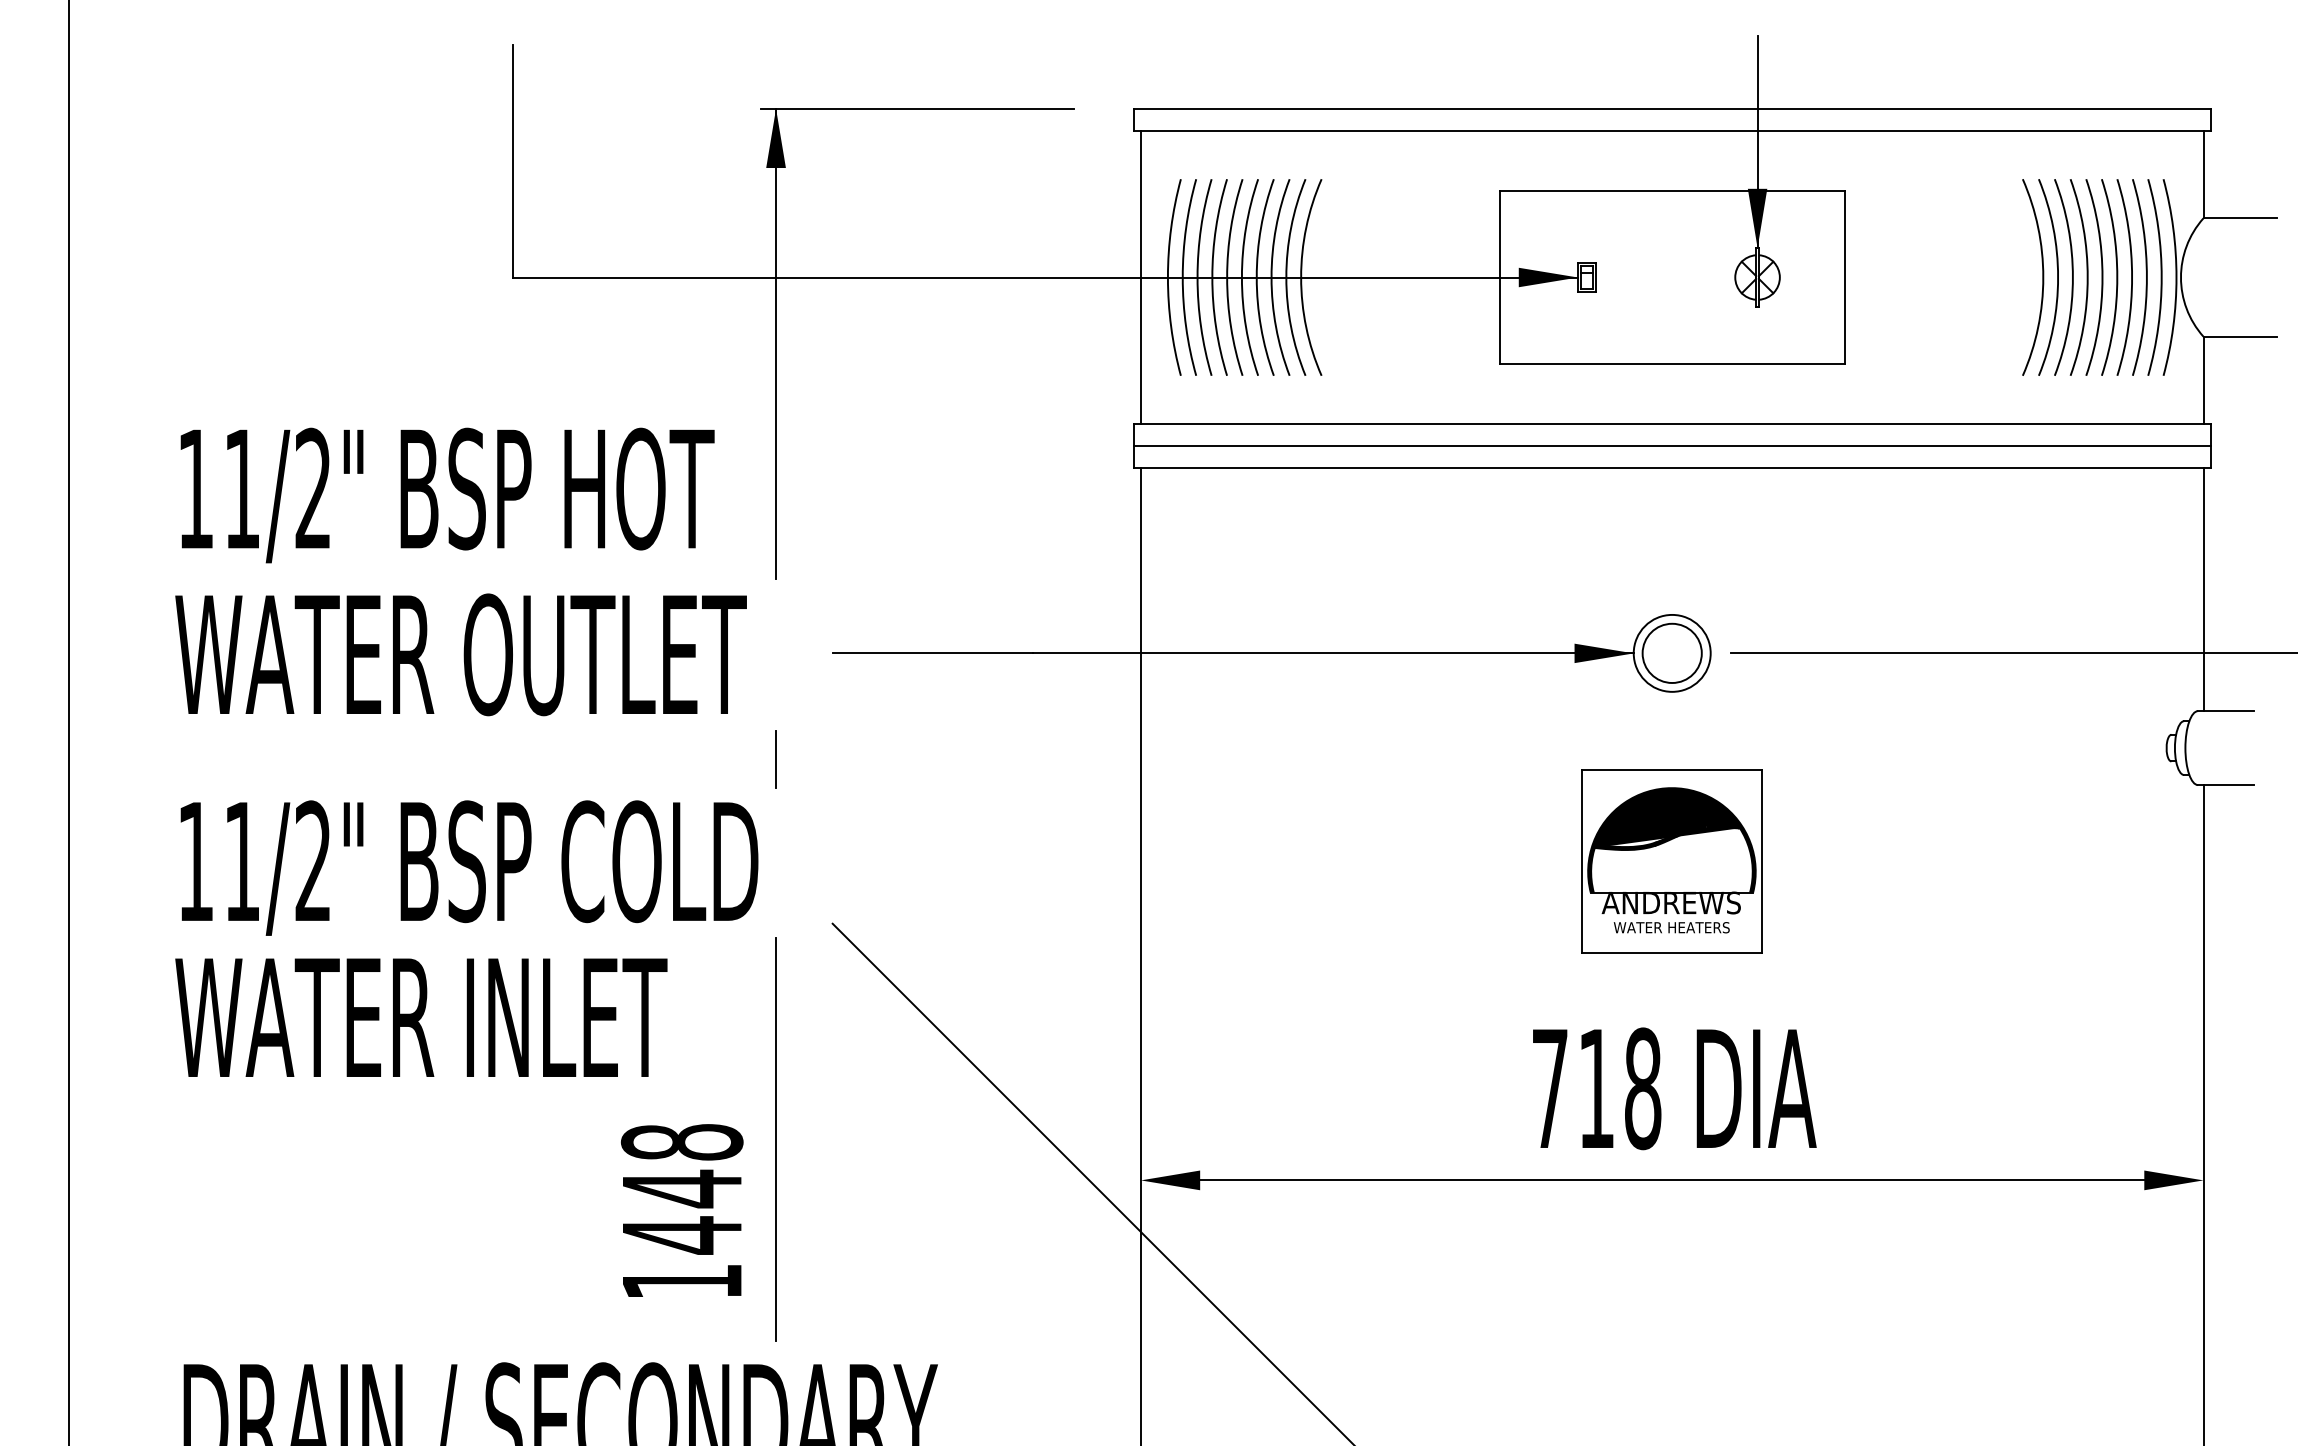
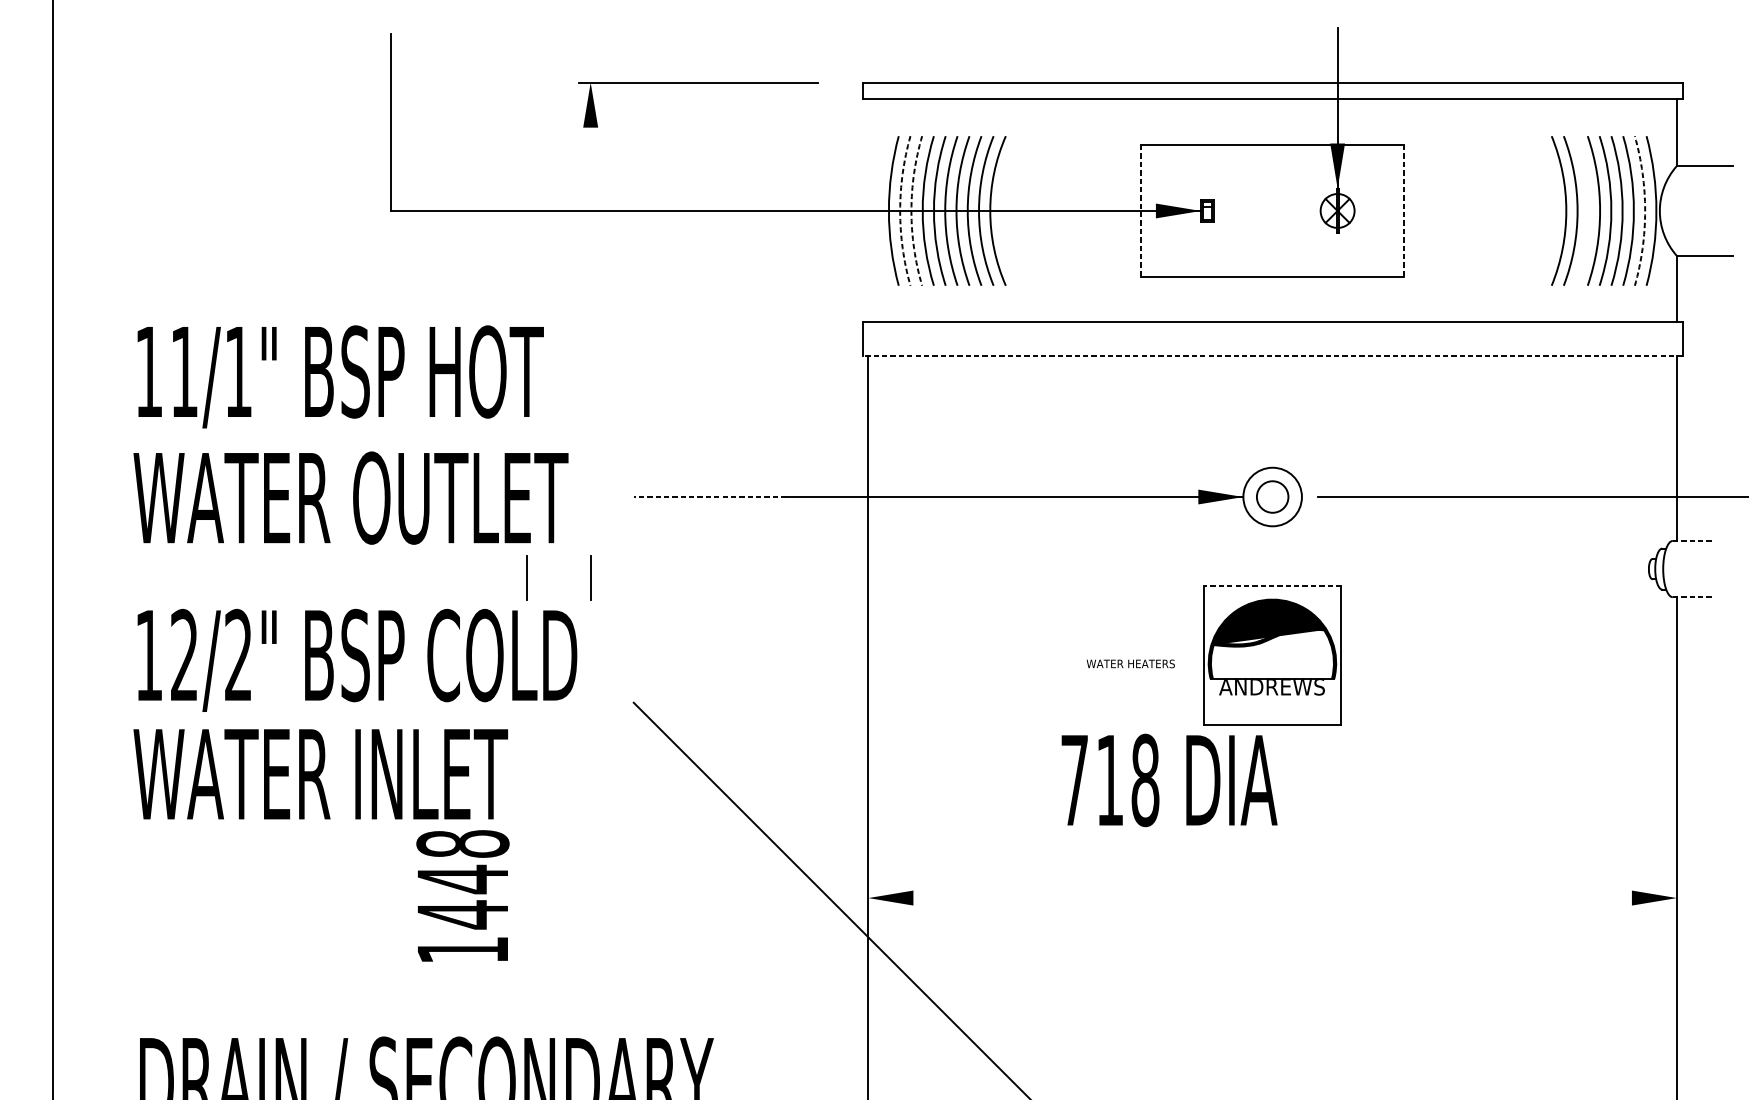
line: (1140, 277) -> (868, 210), removed
arc: (1182, 277) -> (899, 210), solid -> dashed
arc: (1197, 277) -> (911, 210), solid -> dashed
line: (1499, 277) -> (1141, 210), solid -> dashed
line: (1844, 277) -> (1403, 210), solid -> dashed
arc: (2042, 277) -> (1554, 210), removed
arc: (2086, 277) -> (1587, 210), removed
arc: (2161, 277) -> (1645, 210), solid -> dashed
line: (776, 343) -> (591, 261), removed
line: (1671, 446) -> (1272, 339), removed
line: (1672, 468) -> (1272, 356), solid -> dashed
text: (312, 487) -> (237, 370), 11/2" -> 11/1"
circle: (1671, 652) -> (1272, 496), size x0.7
line: (932, 653) -> (709, 497), solid -> dashed
line: (2225, 711) -> (1693, 541), solid -> dashed
line: (691, 759) -> (526, 577), added
line: (1671, 769) -> (1272, 585), solid -> dashed
line: (2225, 785) -> (1693, 597), solid -> dashed
text: (241, 860) -> (183, 654), 11/2" -> 12/2"
text: (1671, 927) -> (1130, 663), moved
text: (1674, 1088) -> (1169, 780), moved
line: (776, 1139) -> (591, 866), removed
line: (1672, 1180) -> (1272, 898), removed
text: (681, 1210) -> (462, 895), moved

